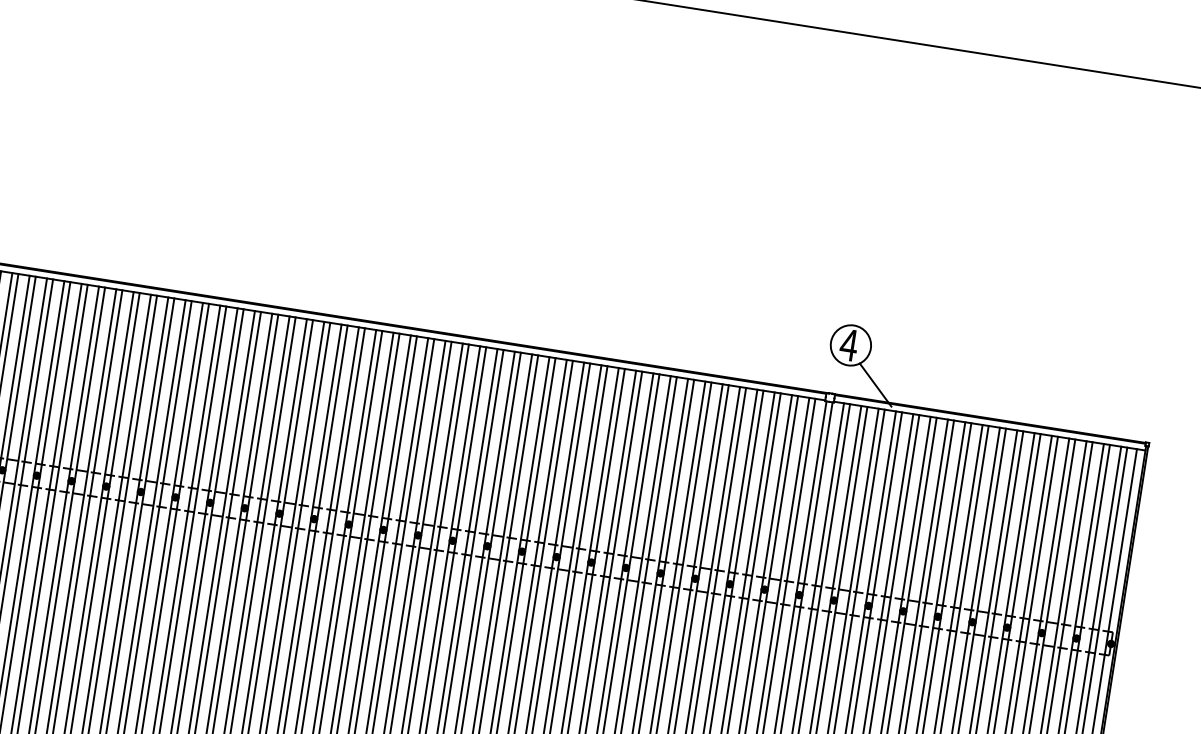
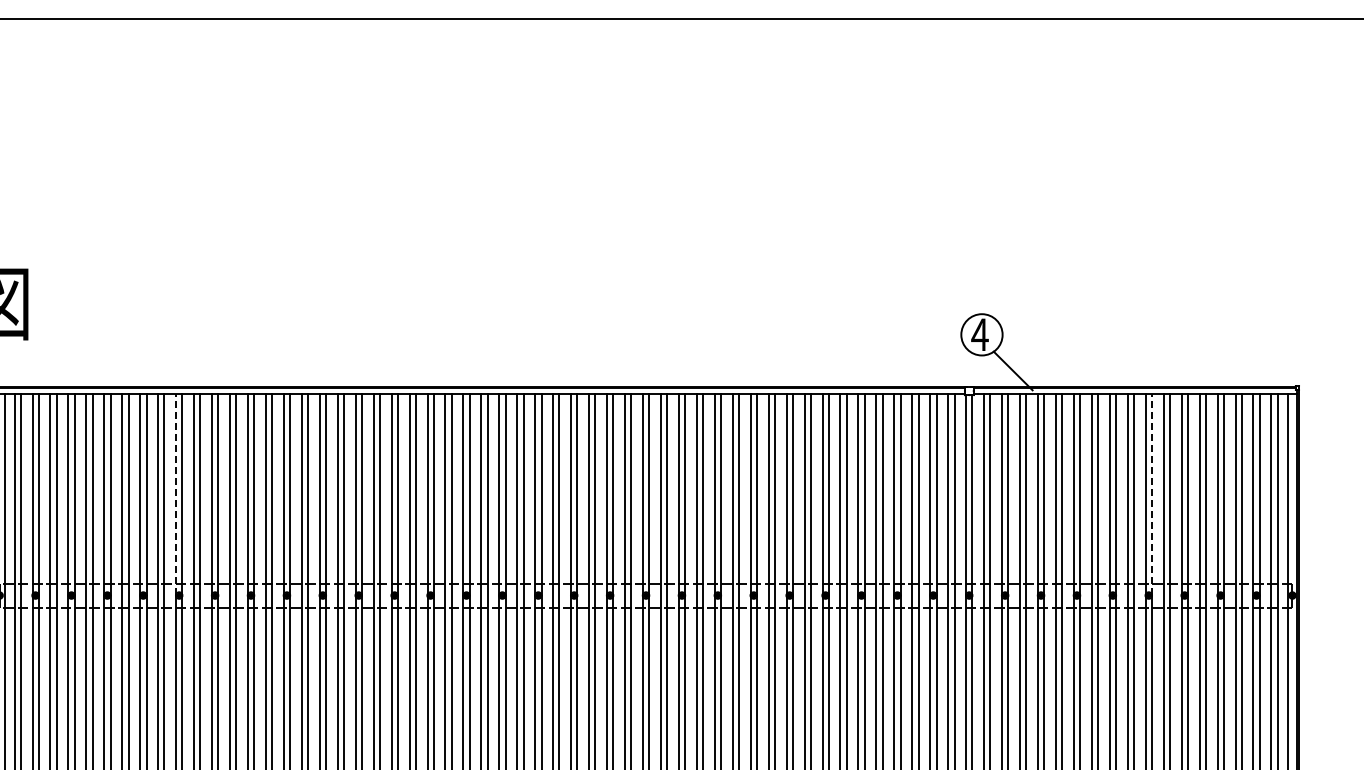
line: (49, 377) -> (176, 494), solid -> dashed
line: (991, 525) -> (1152, 494), solid -> dashed

